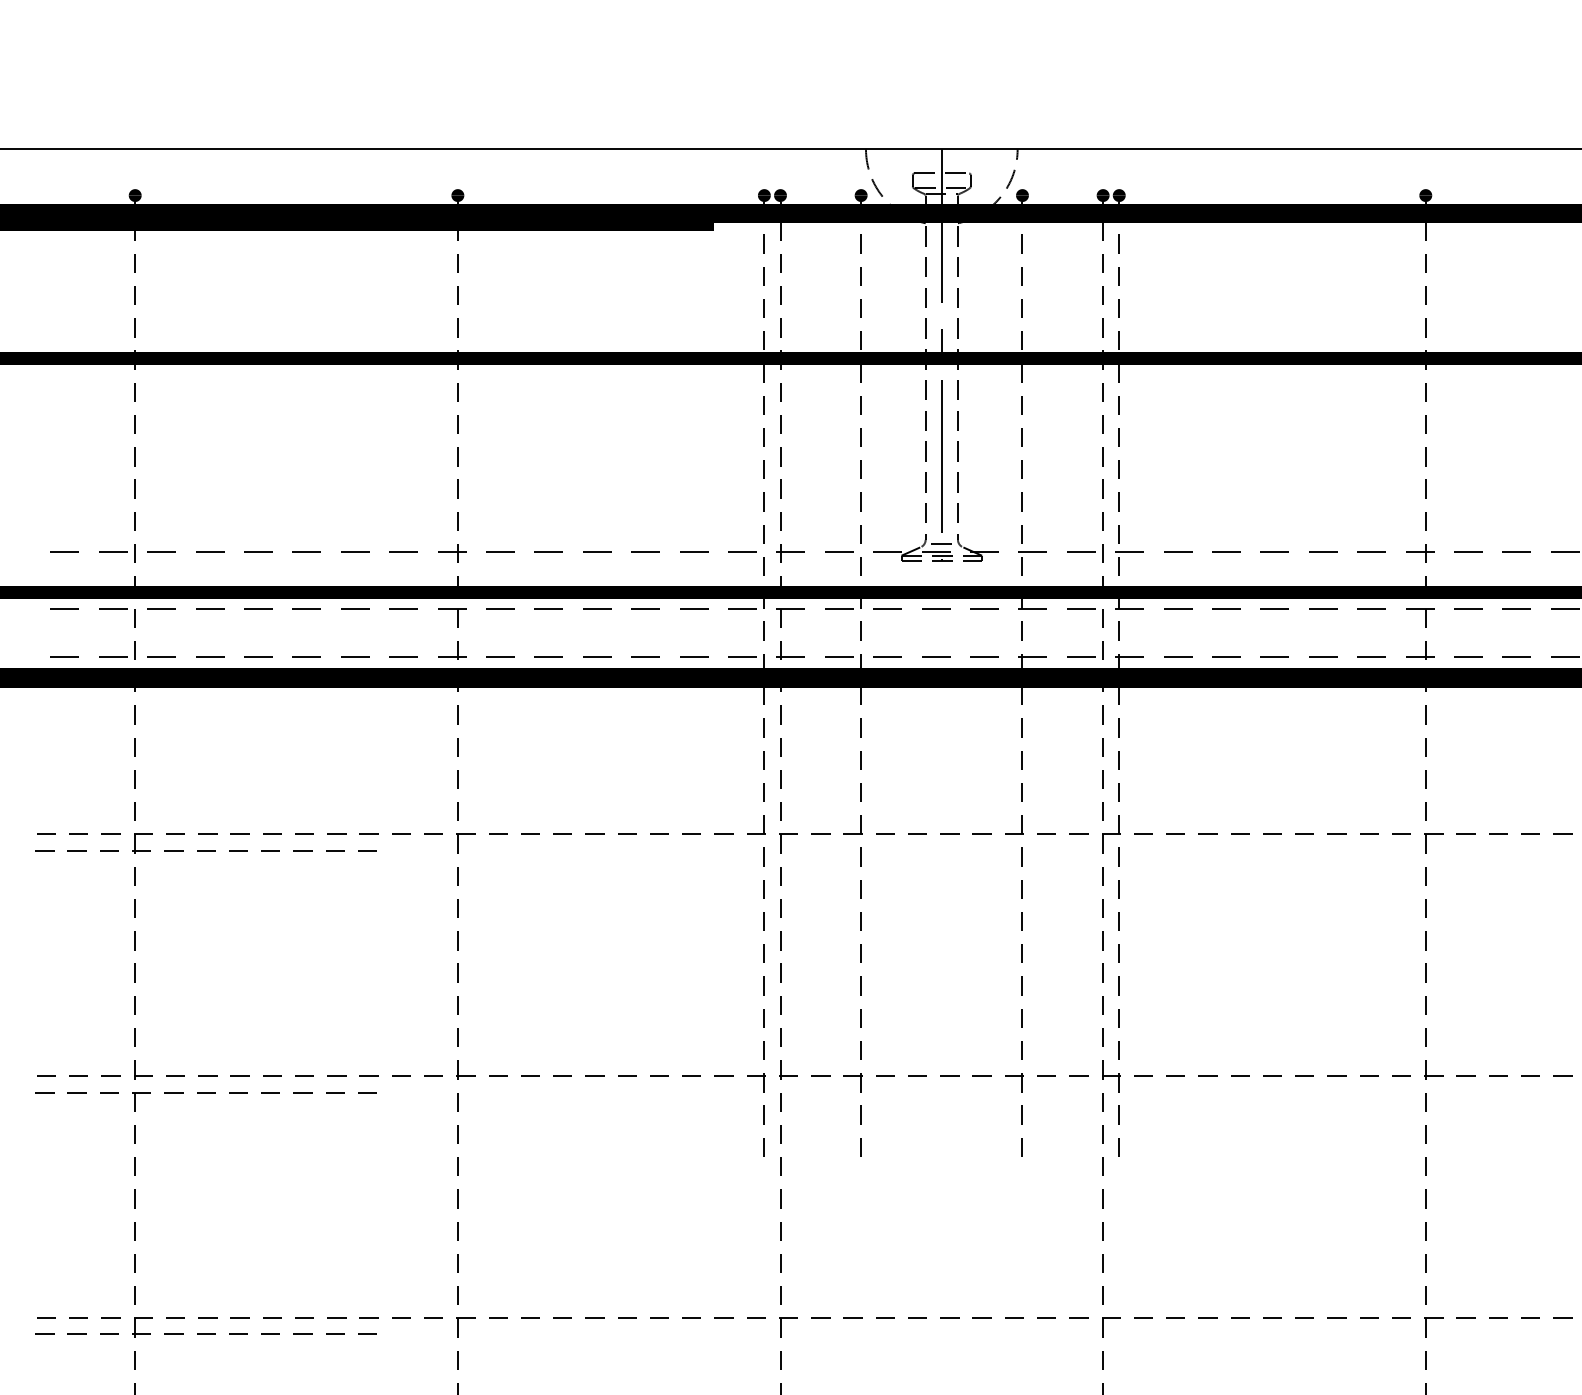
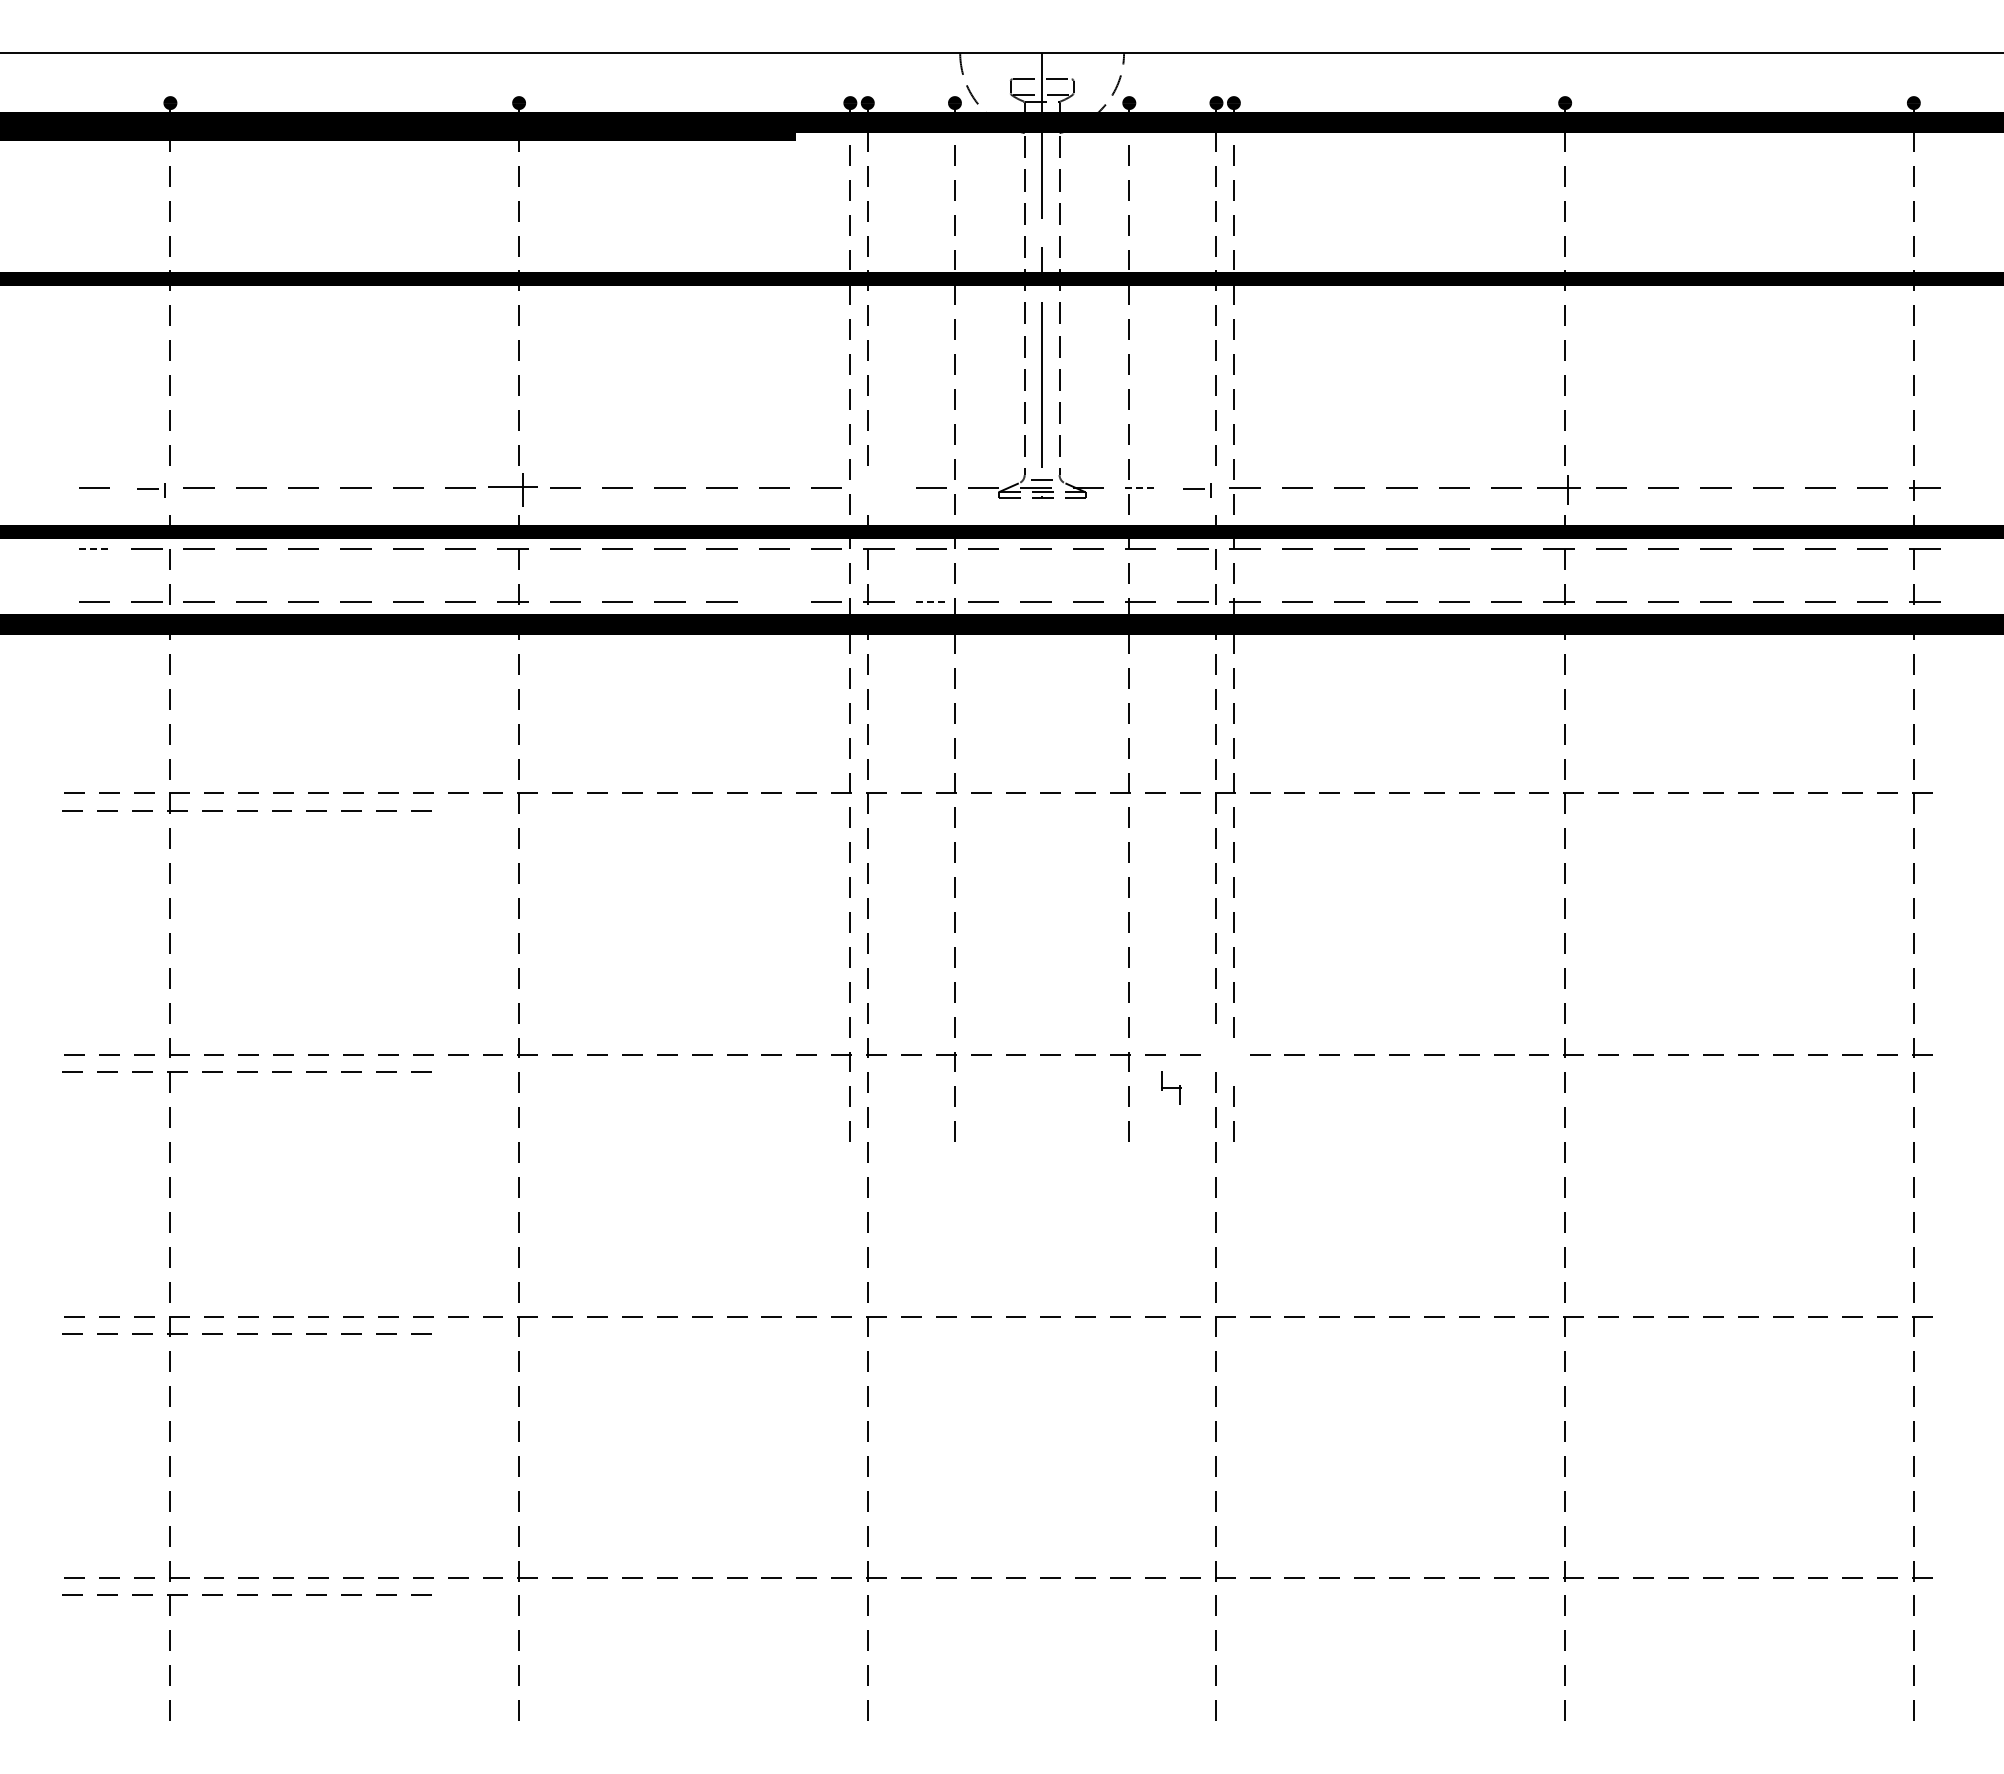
line: (1032, 552) -> (1140, 488), solid -> dashed
part: (116, 554) -> (150, 490), size x0.7
part: (451, 554) -> (512, 490), size x1.6
part: (790, 554) -> (878, 490), removed
part: (1084, 554) -> (1196, 490), size x0.7
part: (1419, 554) -> (1558, 490), size x1.4
line: (64, 608) -> (94, 549), solid -> dashed
line: (694, 656) -> (774, 601), removed
line: (839, 656) -> (931, 601), solid -> dashed
part: (1111, 1075) -> (1171, 1087), moved

